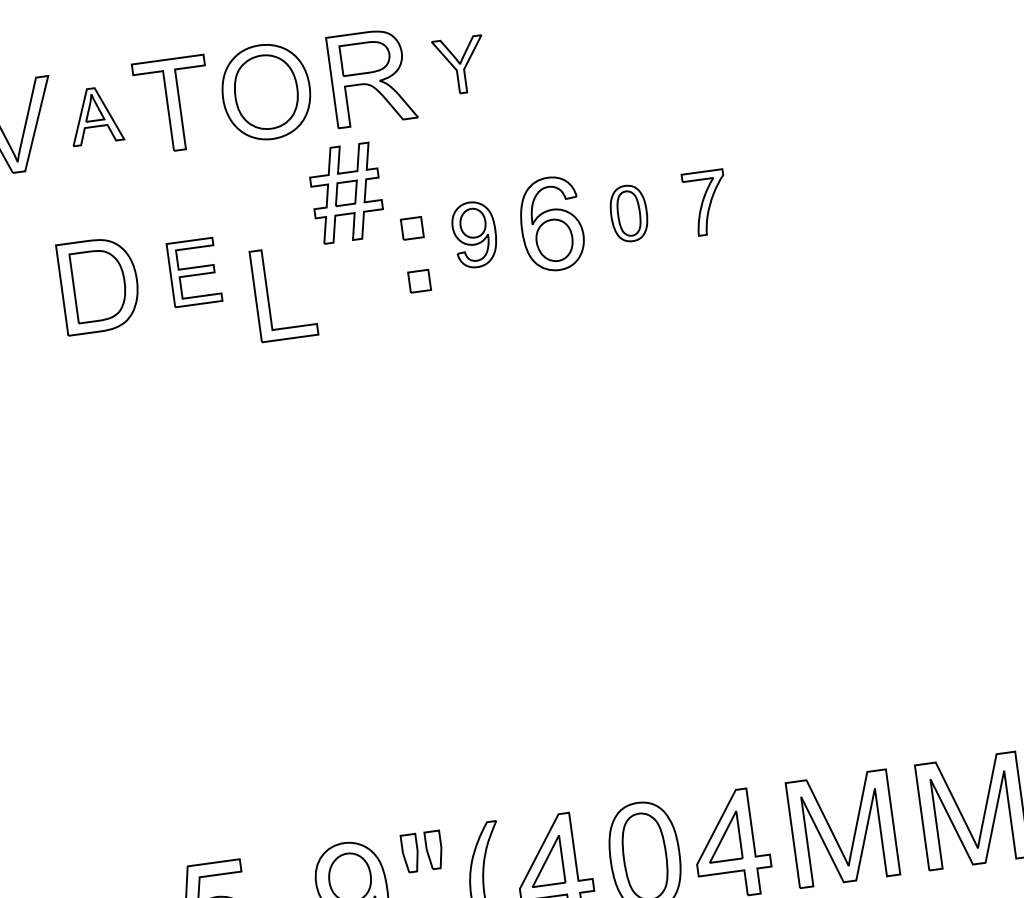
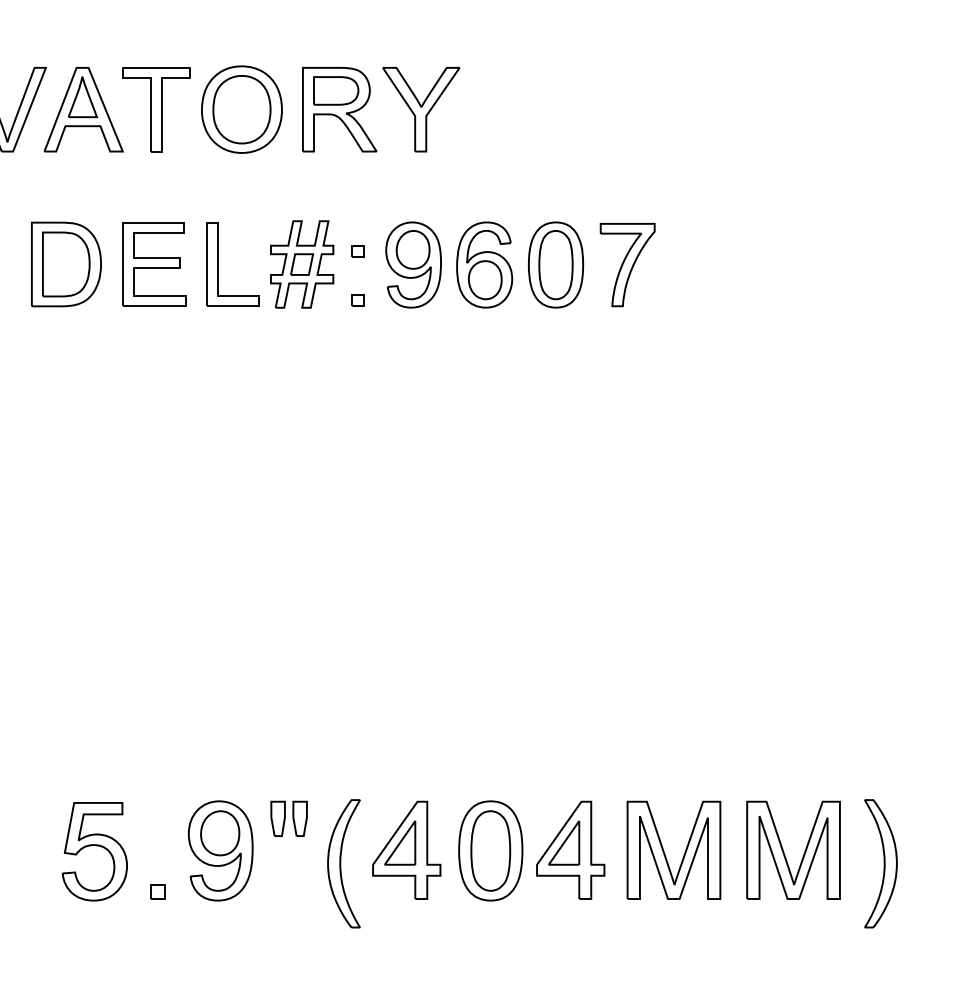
part: (460, 65) -> (421, 109), size x1.67
part: (95, 115) -> (83, 109), size x1.67
part: (346, 193) -> (302, 264), moved
part: (706, 203) -> (627, 265), size x1.43
part: (629, 212) -> (556, 264), size x1.67
part: (412, 228) -> (357, 251), size x0.62
part: (474, 234) -> (413, 264), size x1.43
part: (194, 272) -> (154, 264), size x1.43
part: (419, 281) -> (357, 300), size x0.62
part: (268, 295) -> (218, 264), moved

